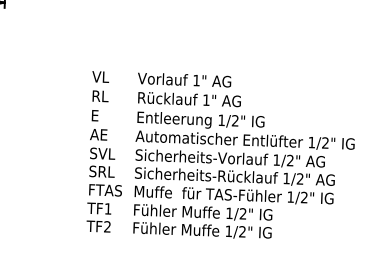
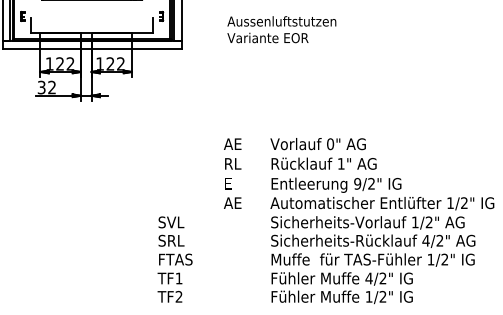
text: (100, 76) -> (232, 143), VL -> AE
text: (196, 80) -> (330, 144), 1" -> 0"
text: (221, 119) -> (357, 183), 1/2" -> 9/2"
text: (286, 178) -> (425, 240), 1/2" -> 4/2"
text: (104, 190) -> (174, 259), moved
text: (228, 213) -> (368, 278), 1/2" -> 4/2"

